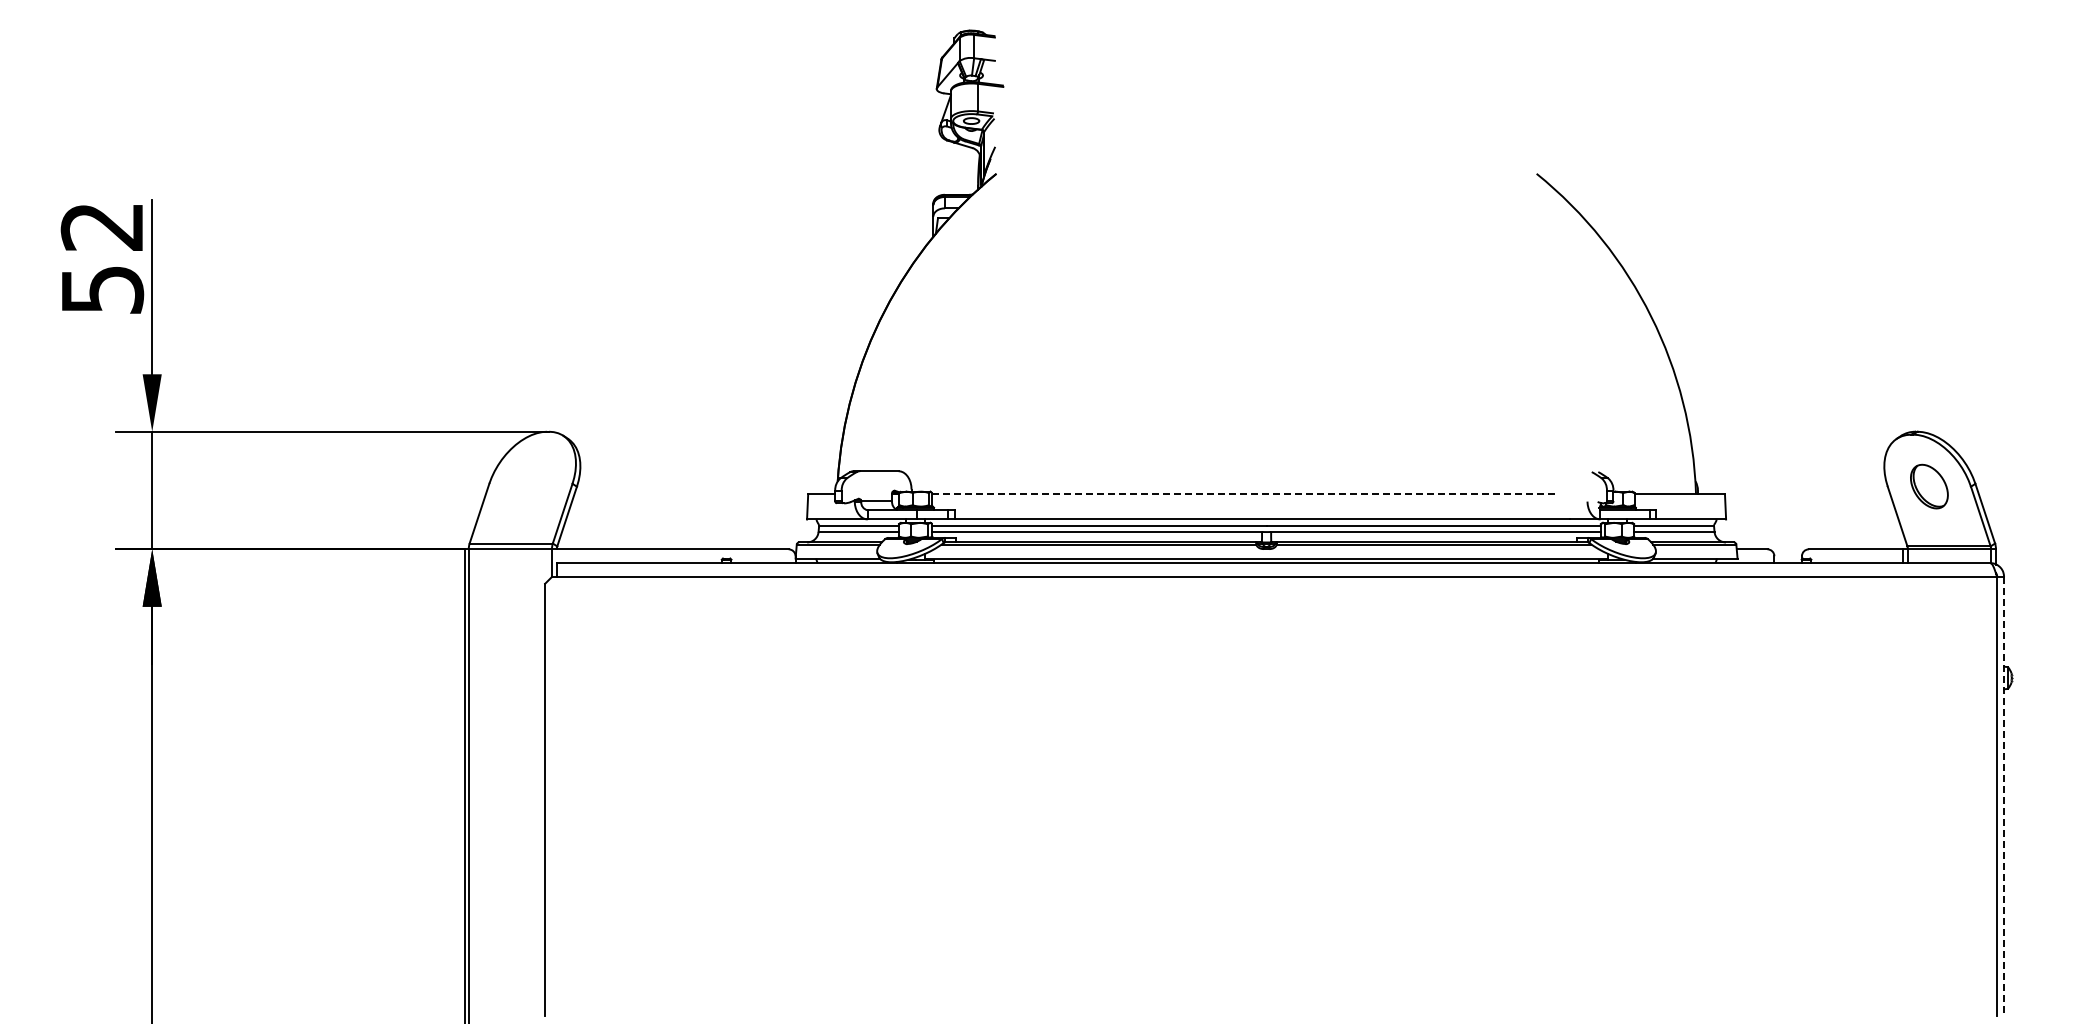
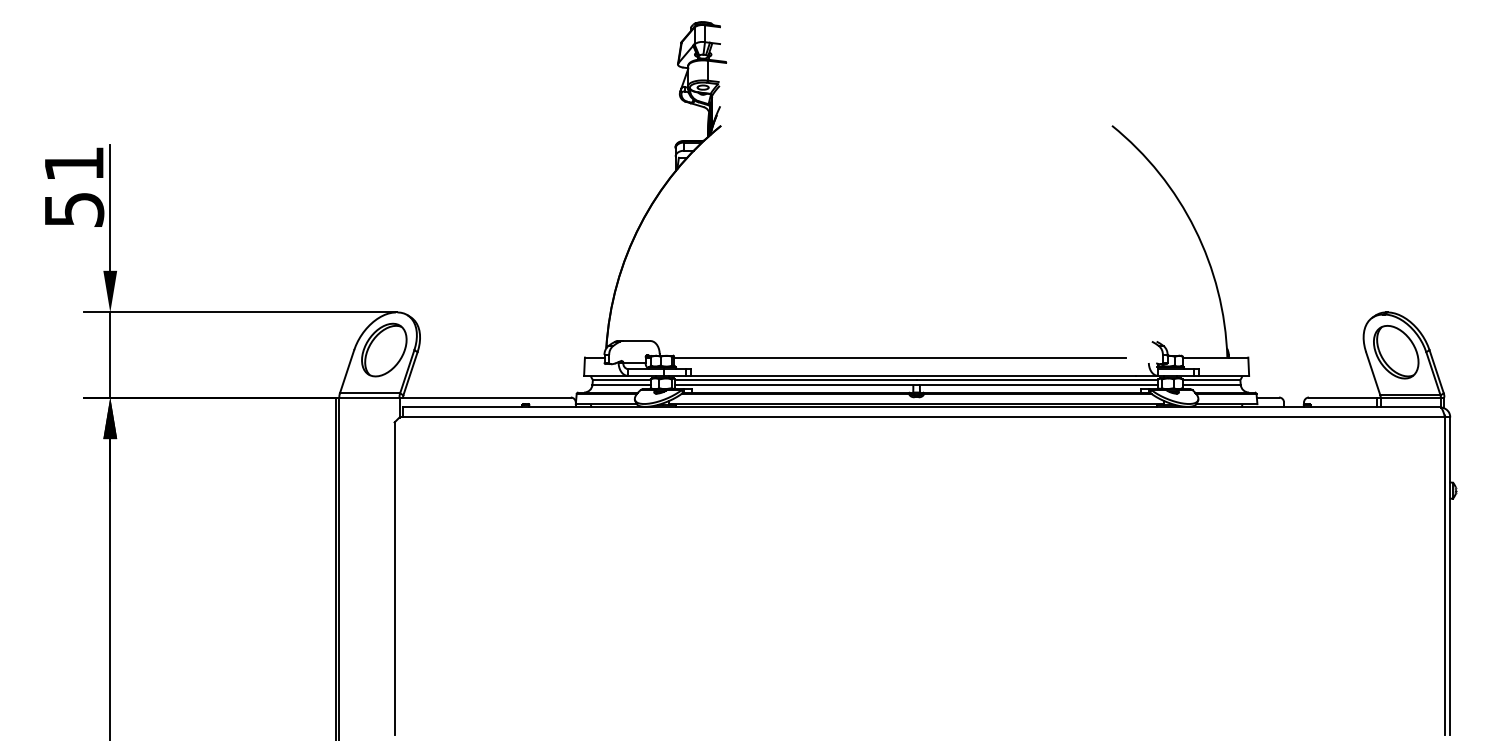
text: (101, 227) -> (73, 164), 52 -> 51
part: (530, 483) -> (383, 349), added
part: (1929, 486) -> (1396, 352), size x1.67
line: (1244, 494) -> (900, 357), dashed -> solid
line: (2004, 796) -> (1450, 576), dashed -> solid

